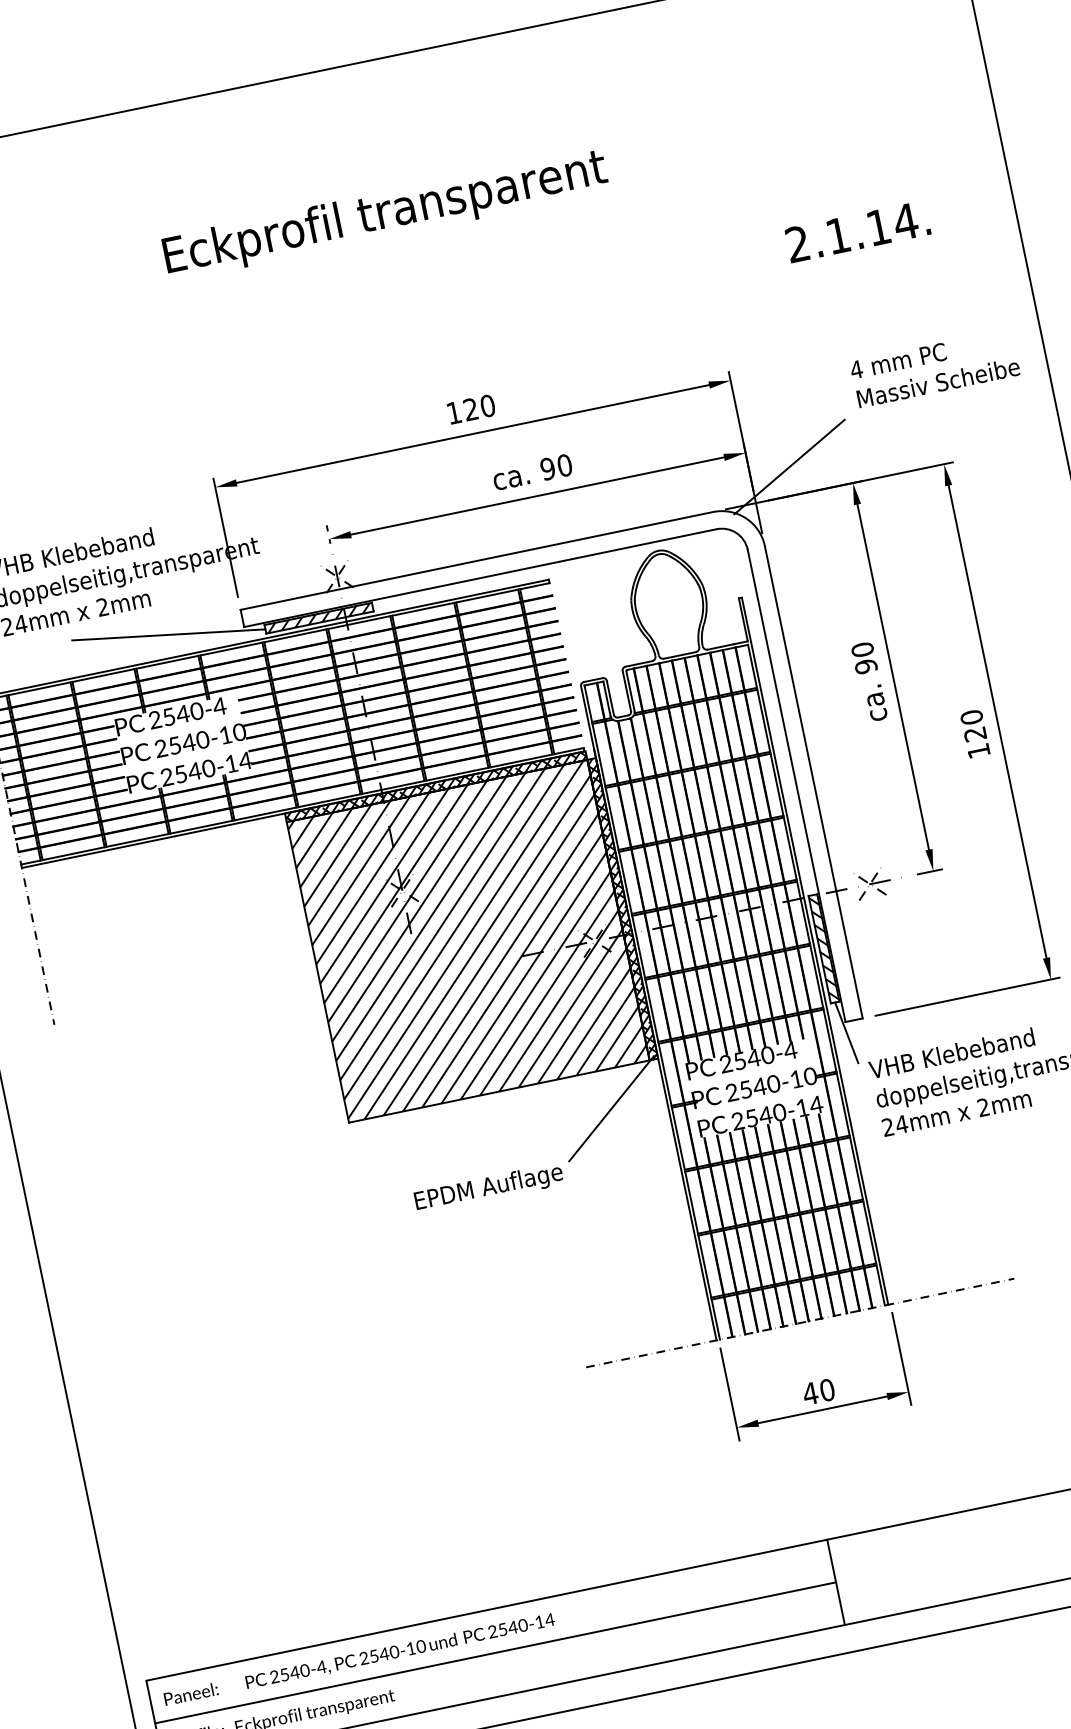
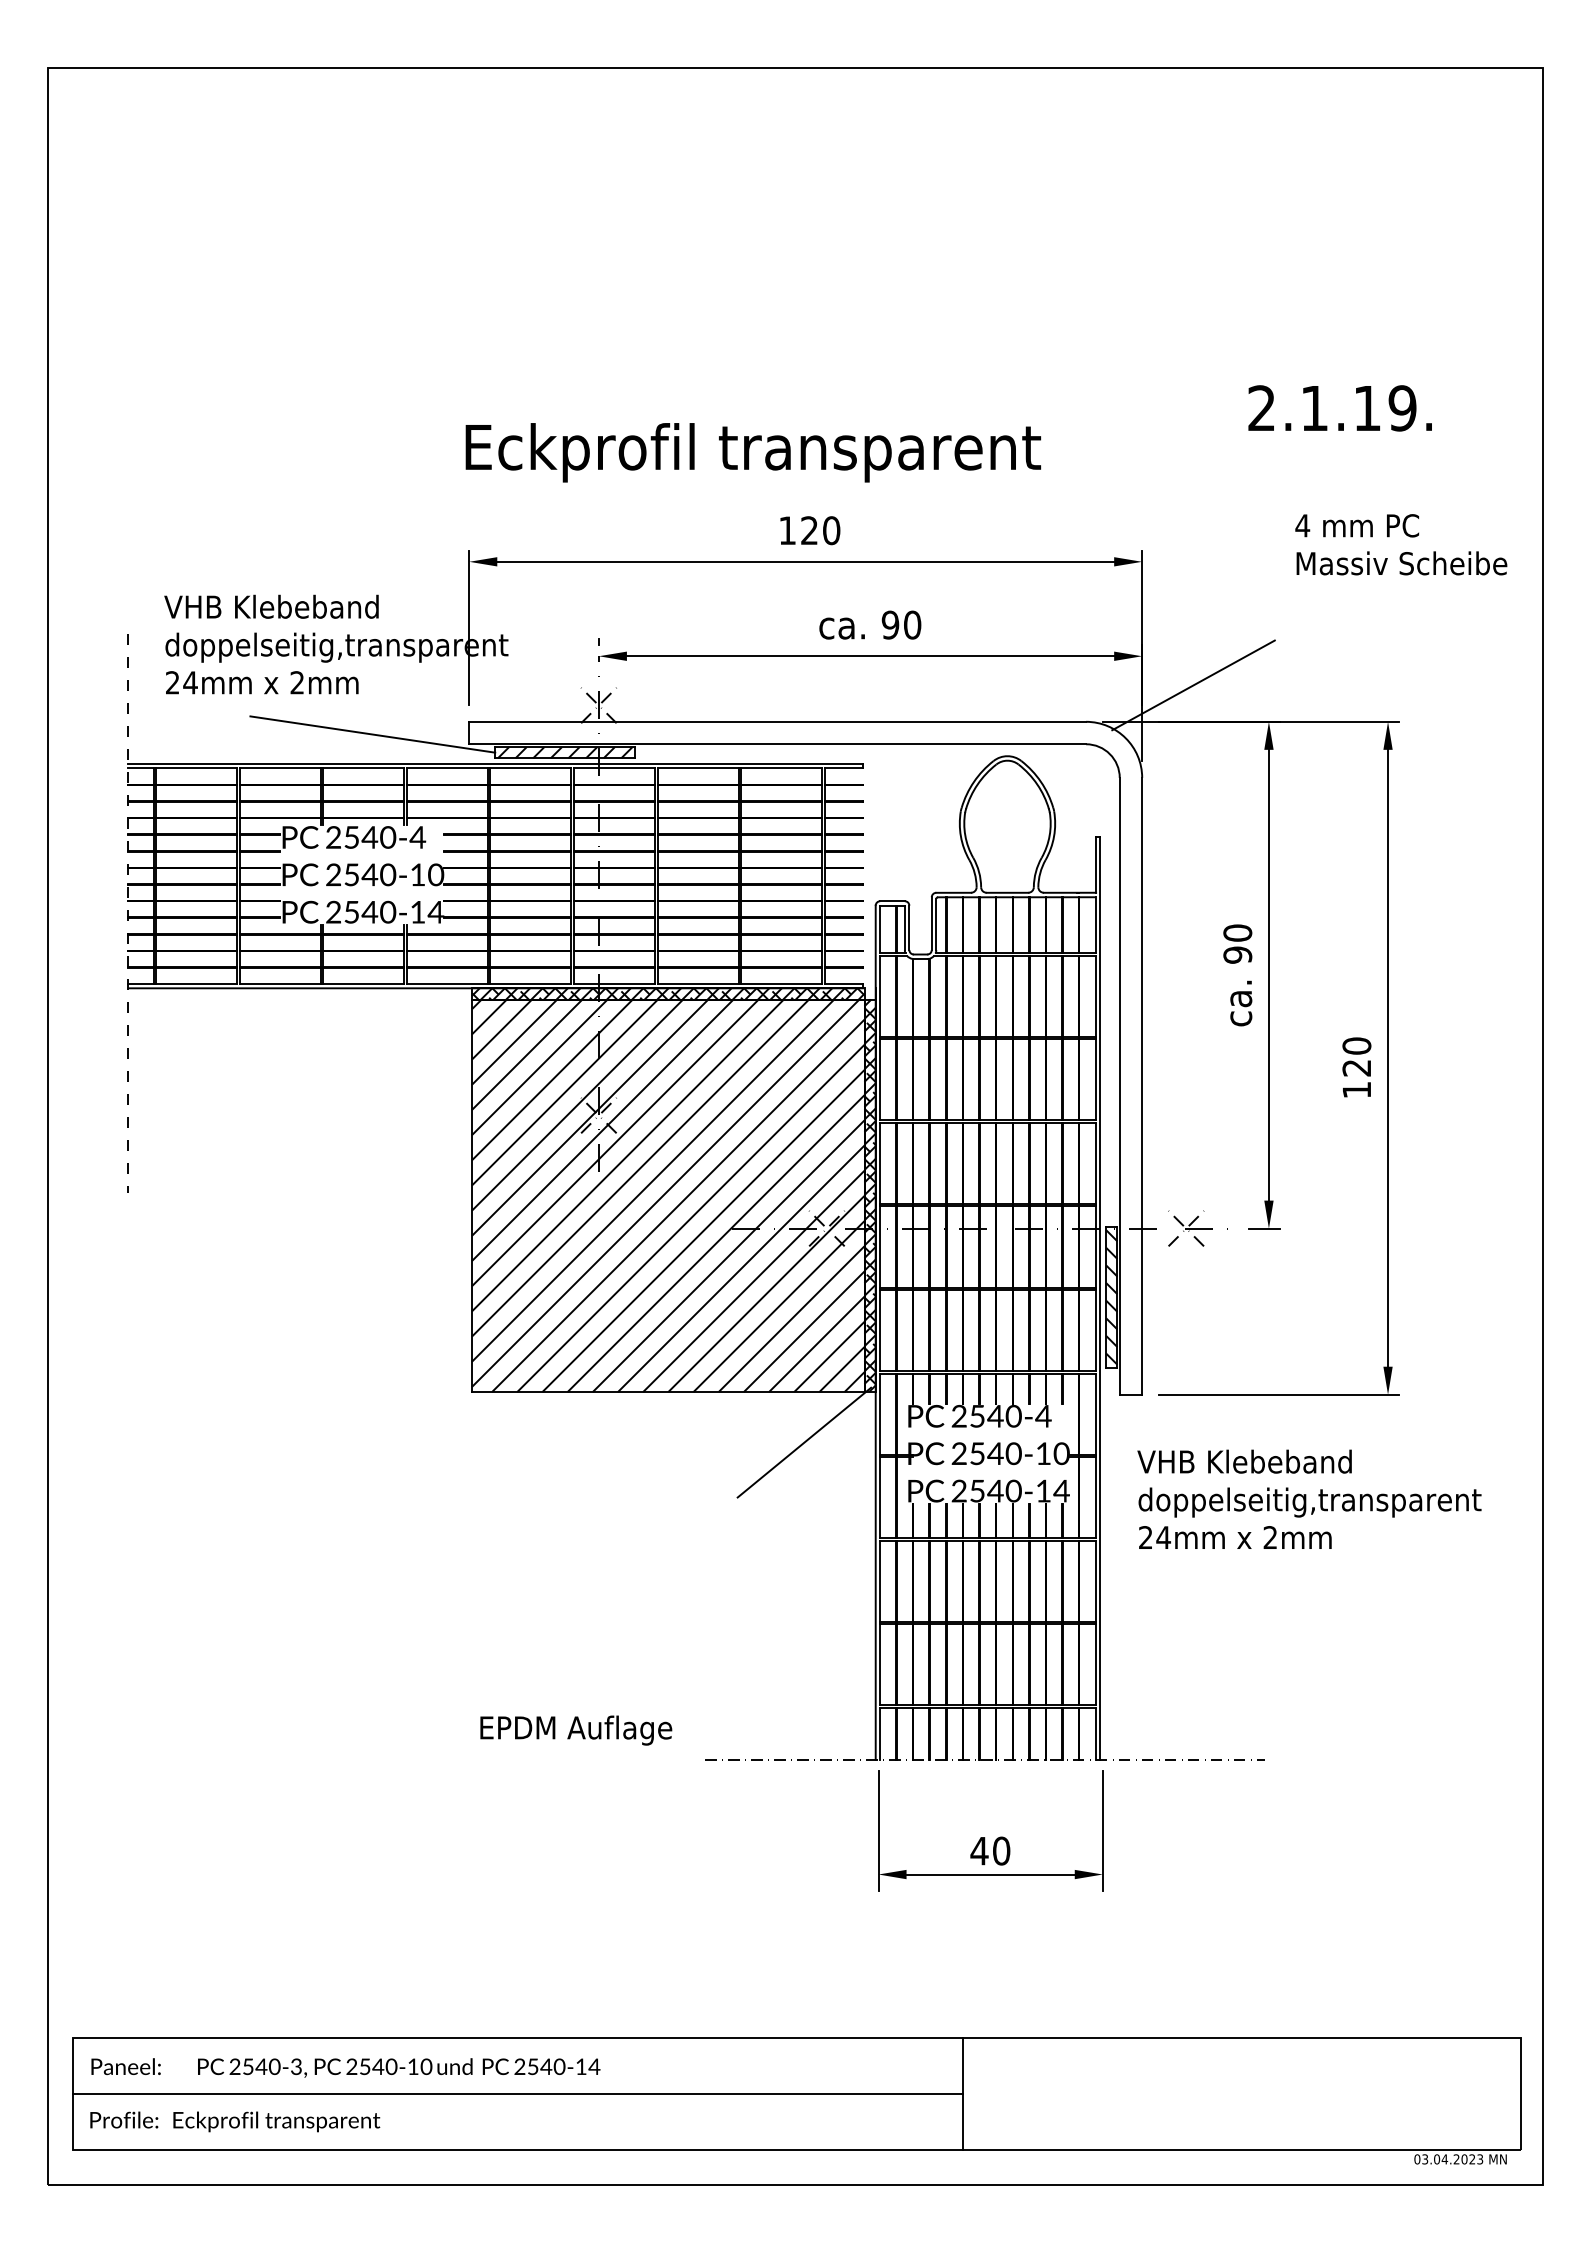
text: (385, 214) -> (752, 452), moved
text: (905, 221) -> (1402, 408), 2.1.14. -> 2.1.19.
text: (935, 368) -> (1401, 544), moved
line: (846, 1032) -> (1118, 1408), removed
text: (489, 1188) -> (576, 1730), moved
text: (321, 1666) -> (296, 2066), 2540-4, -> 2540-3,

